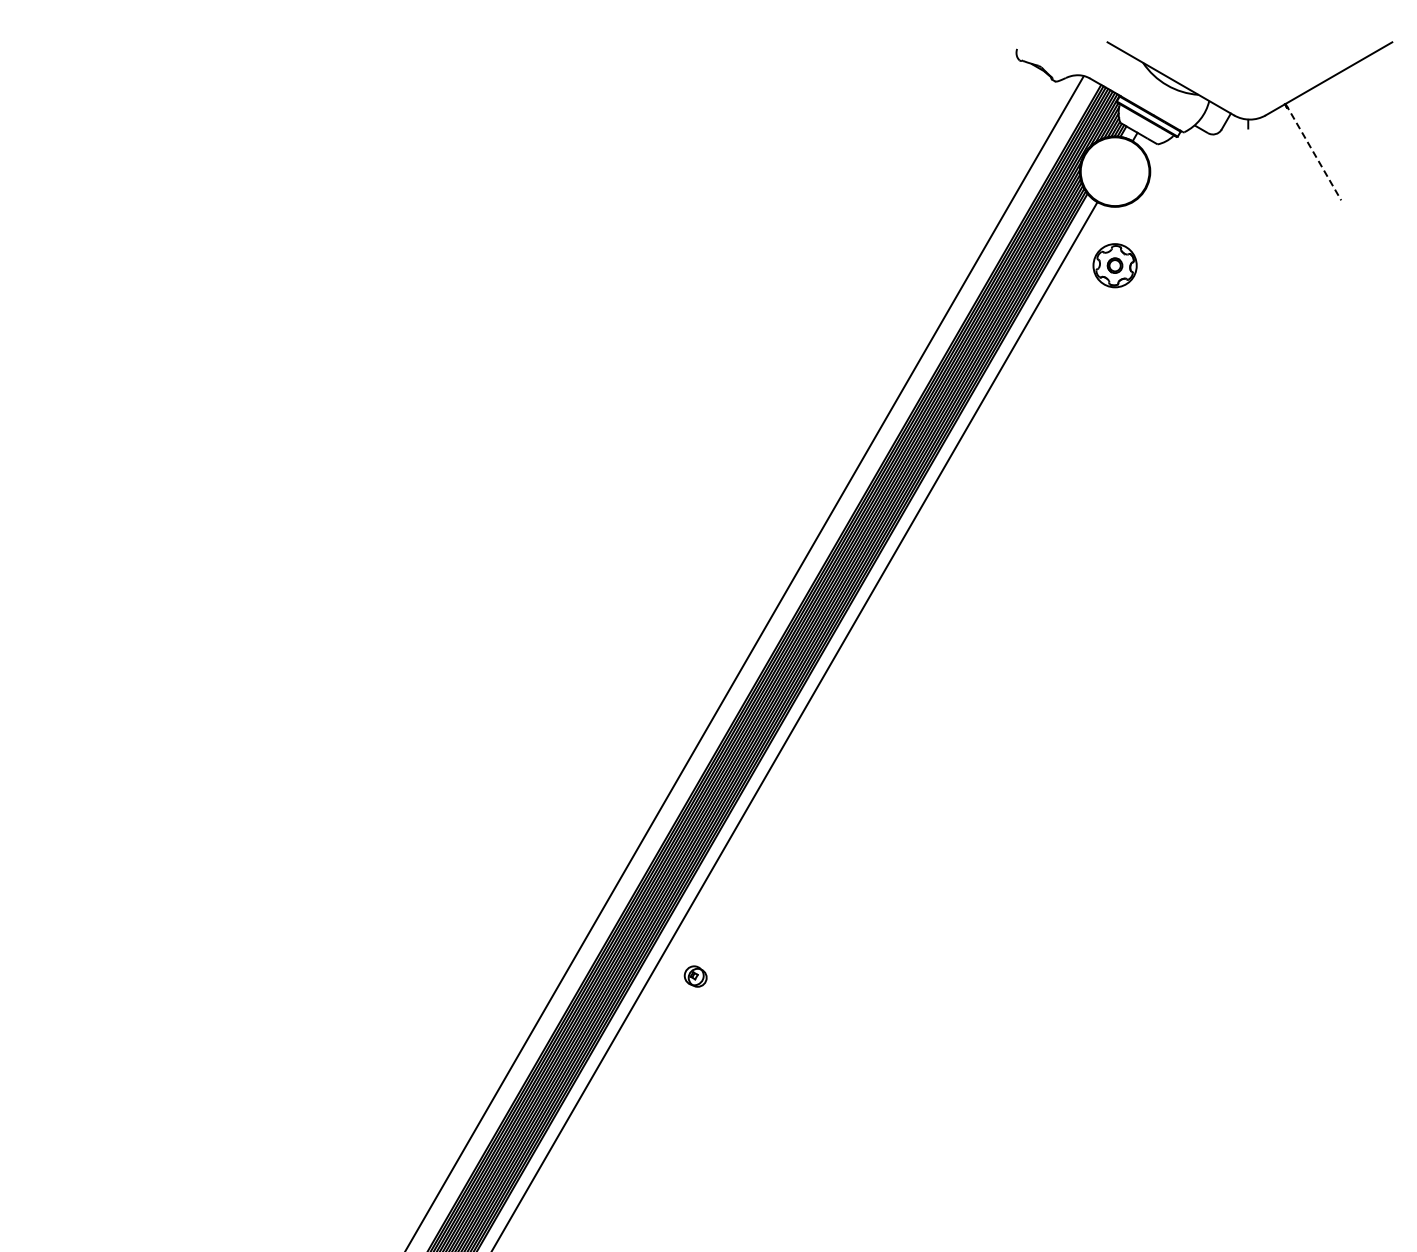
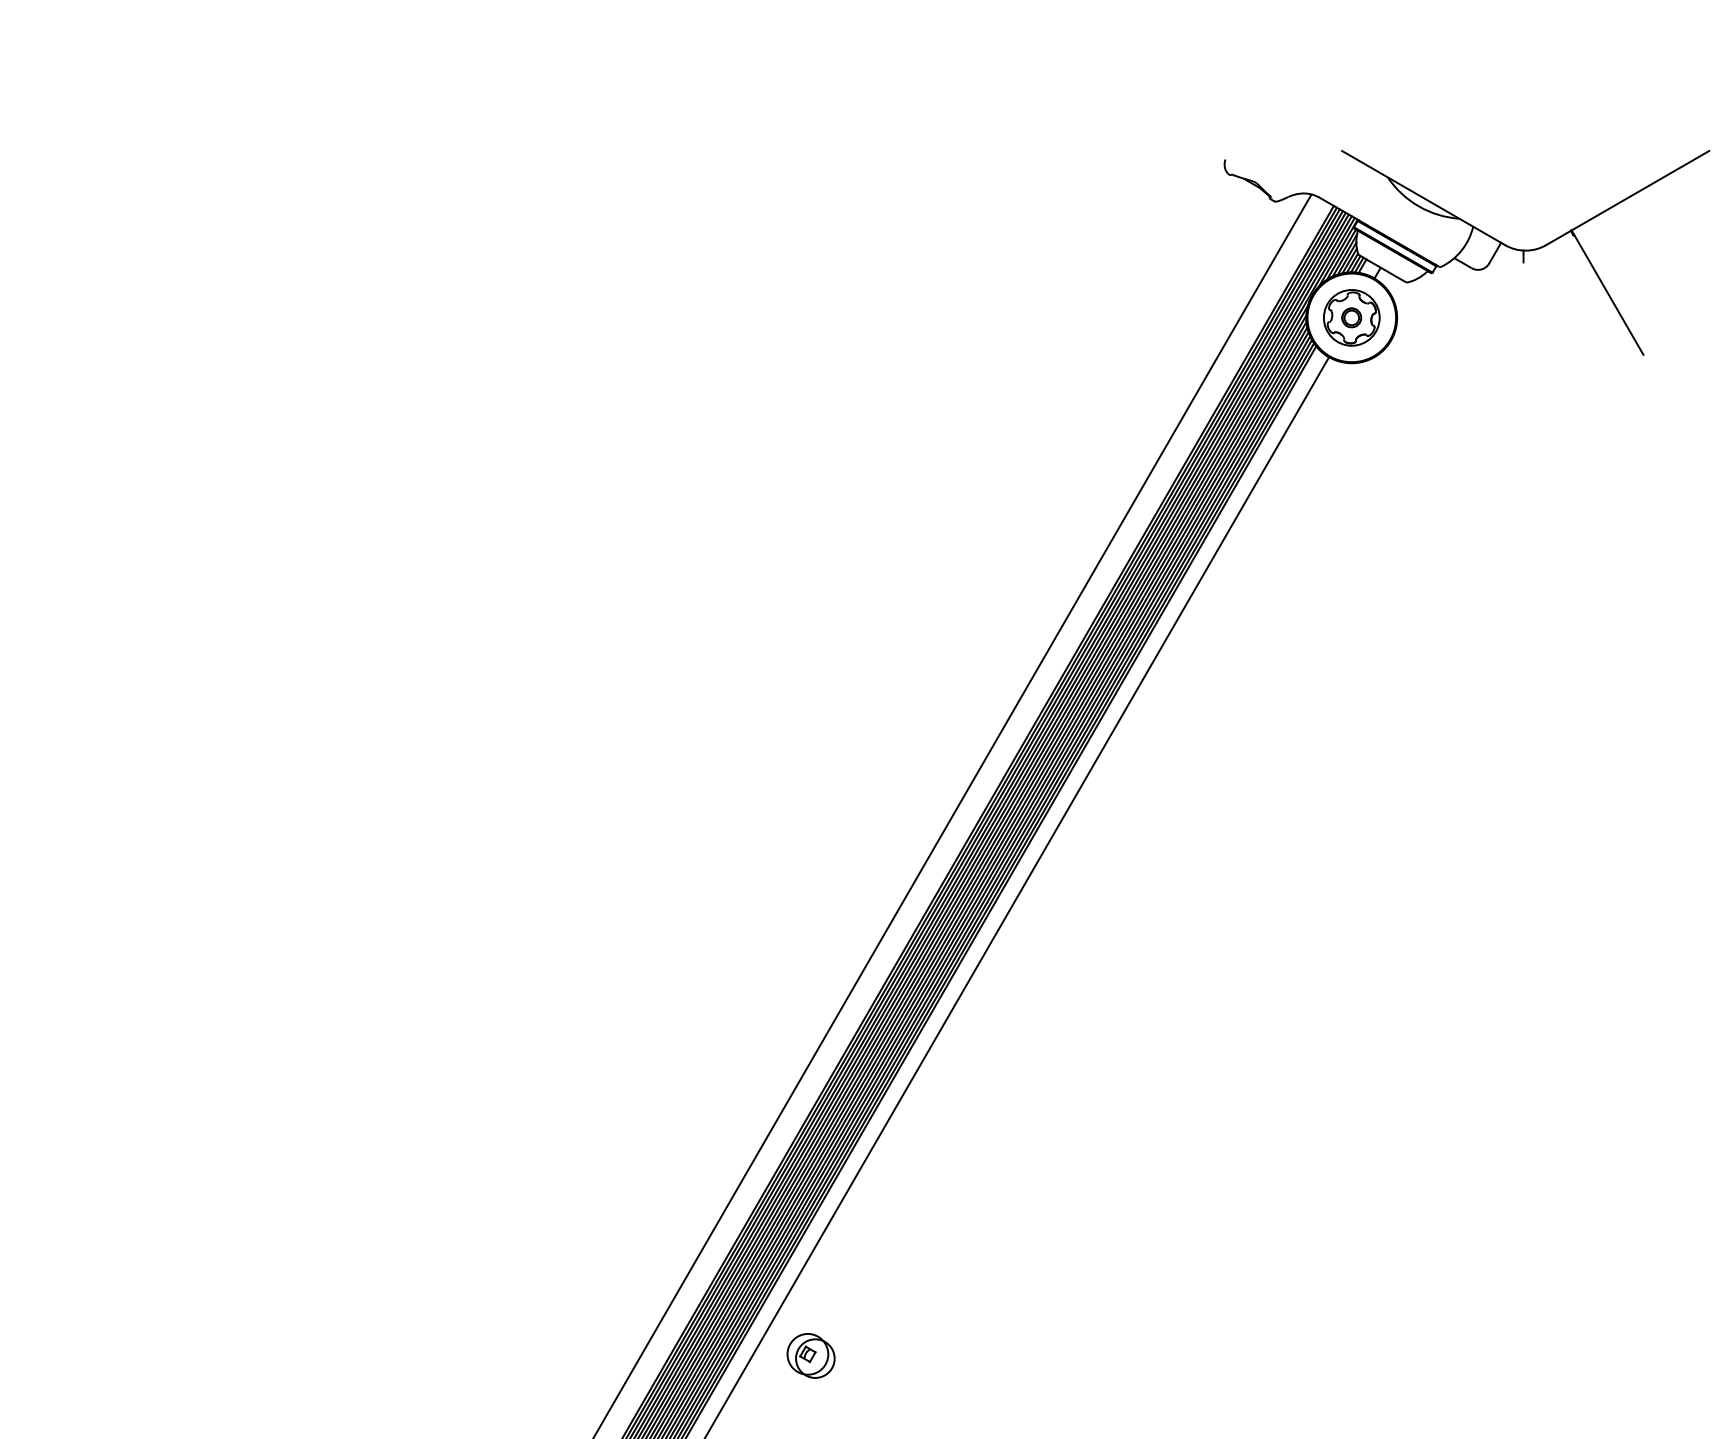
line: (1313, 152) -> (1607, 293), dashed -> solid
part: (1114, 265) -> (1351, 317), moved
part: (695, 976) -> (810, 1355), size x1.67

